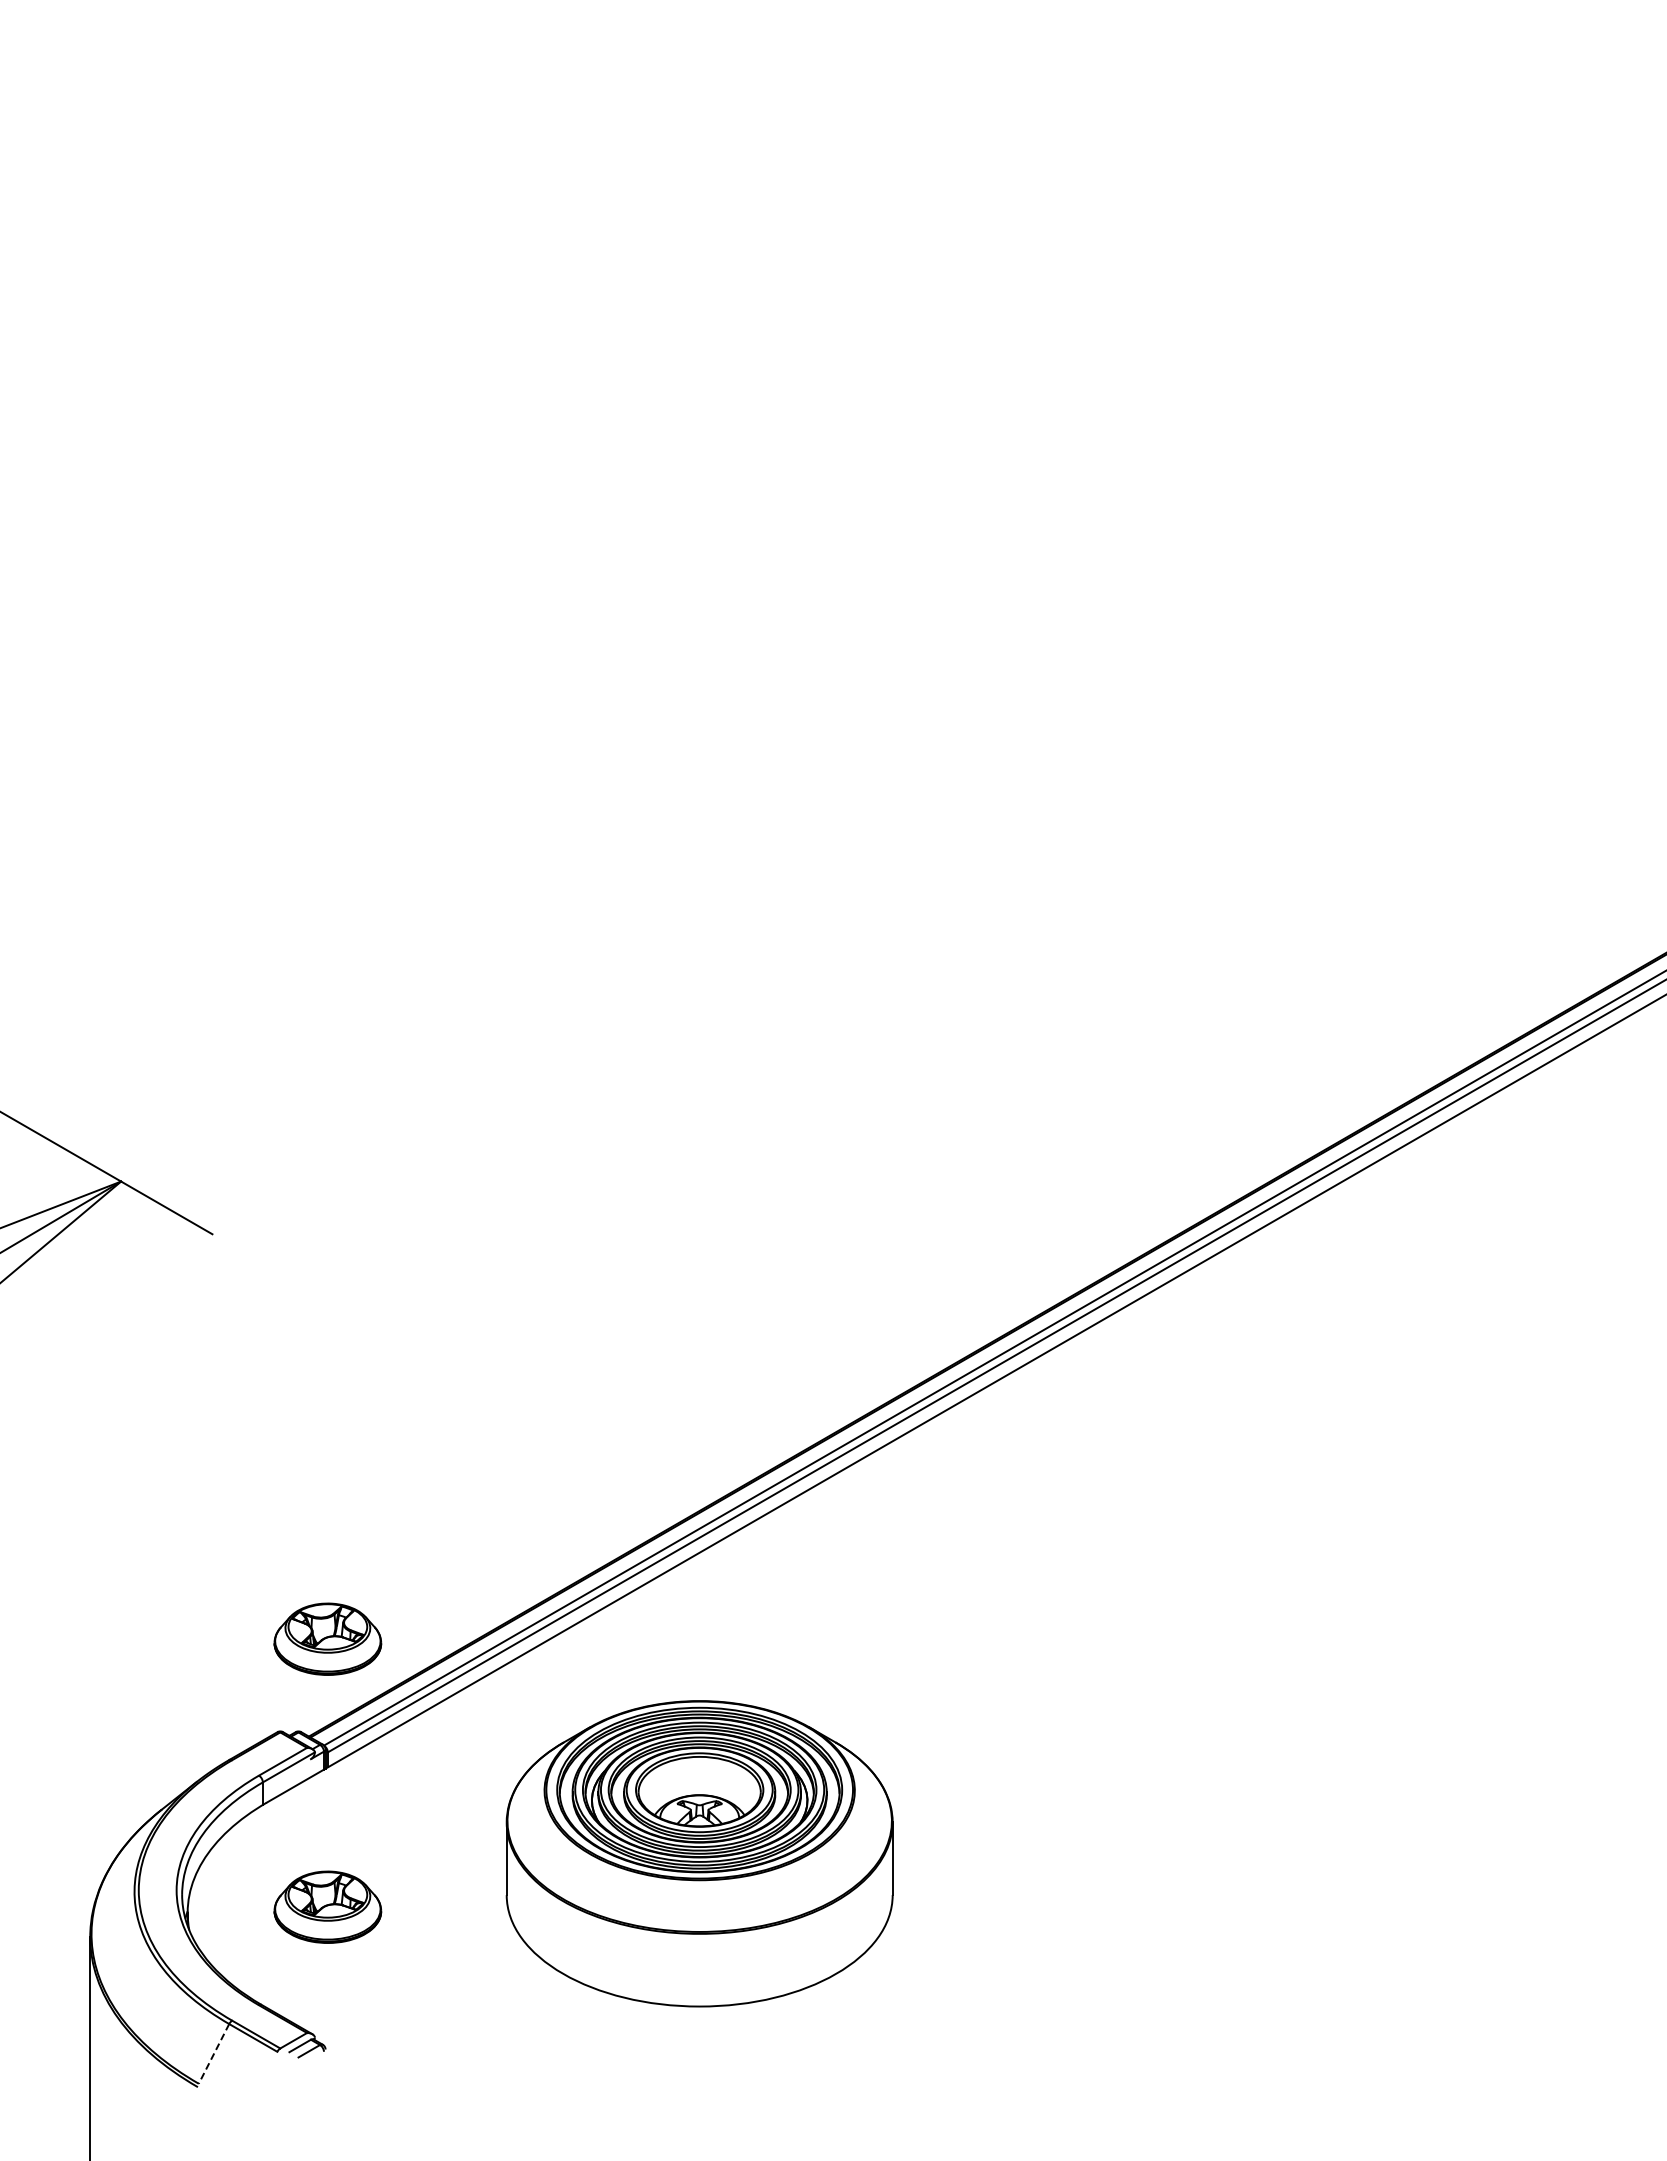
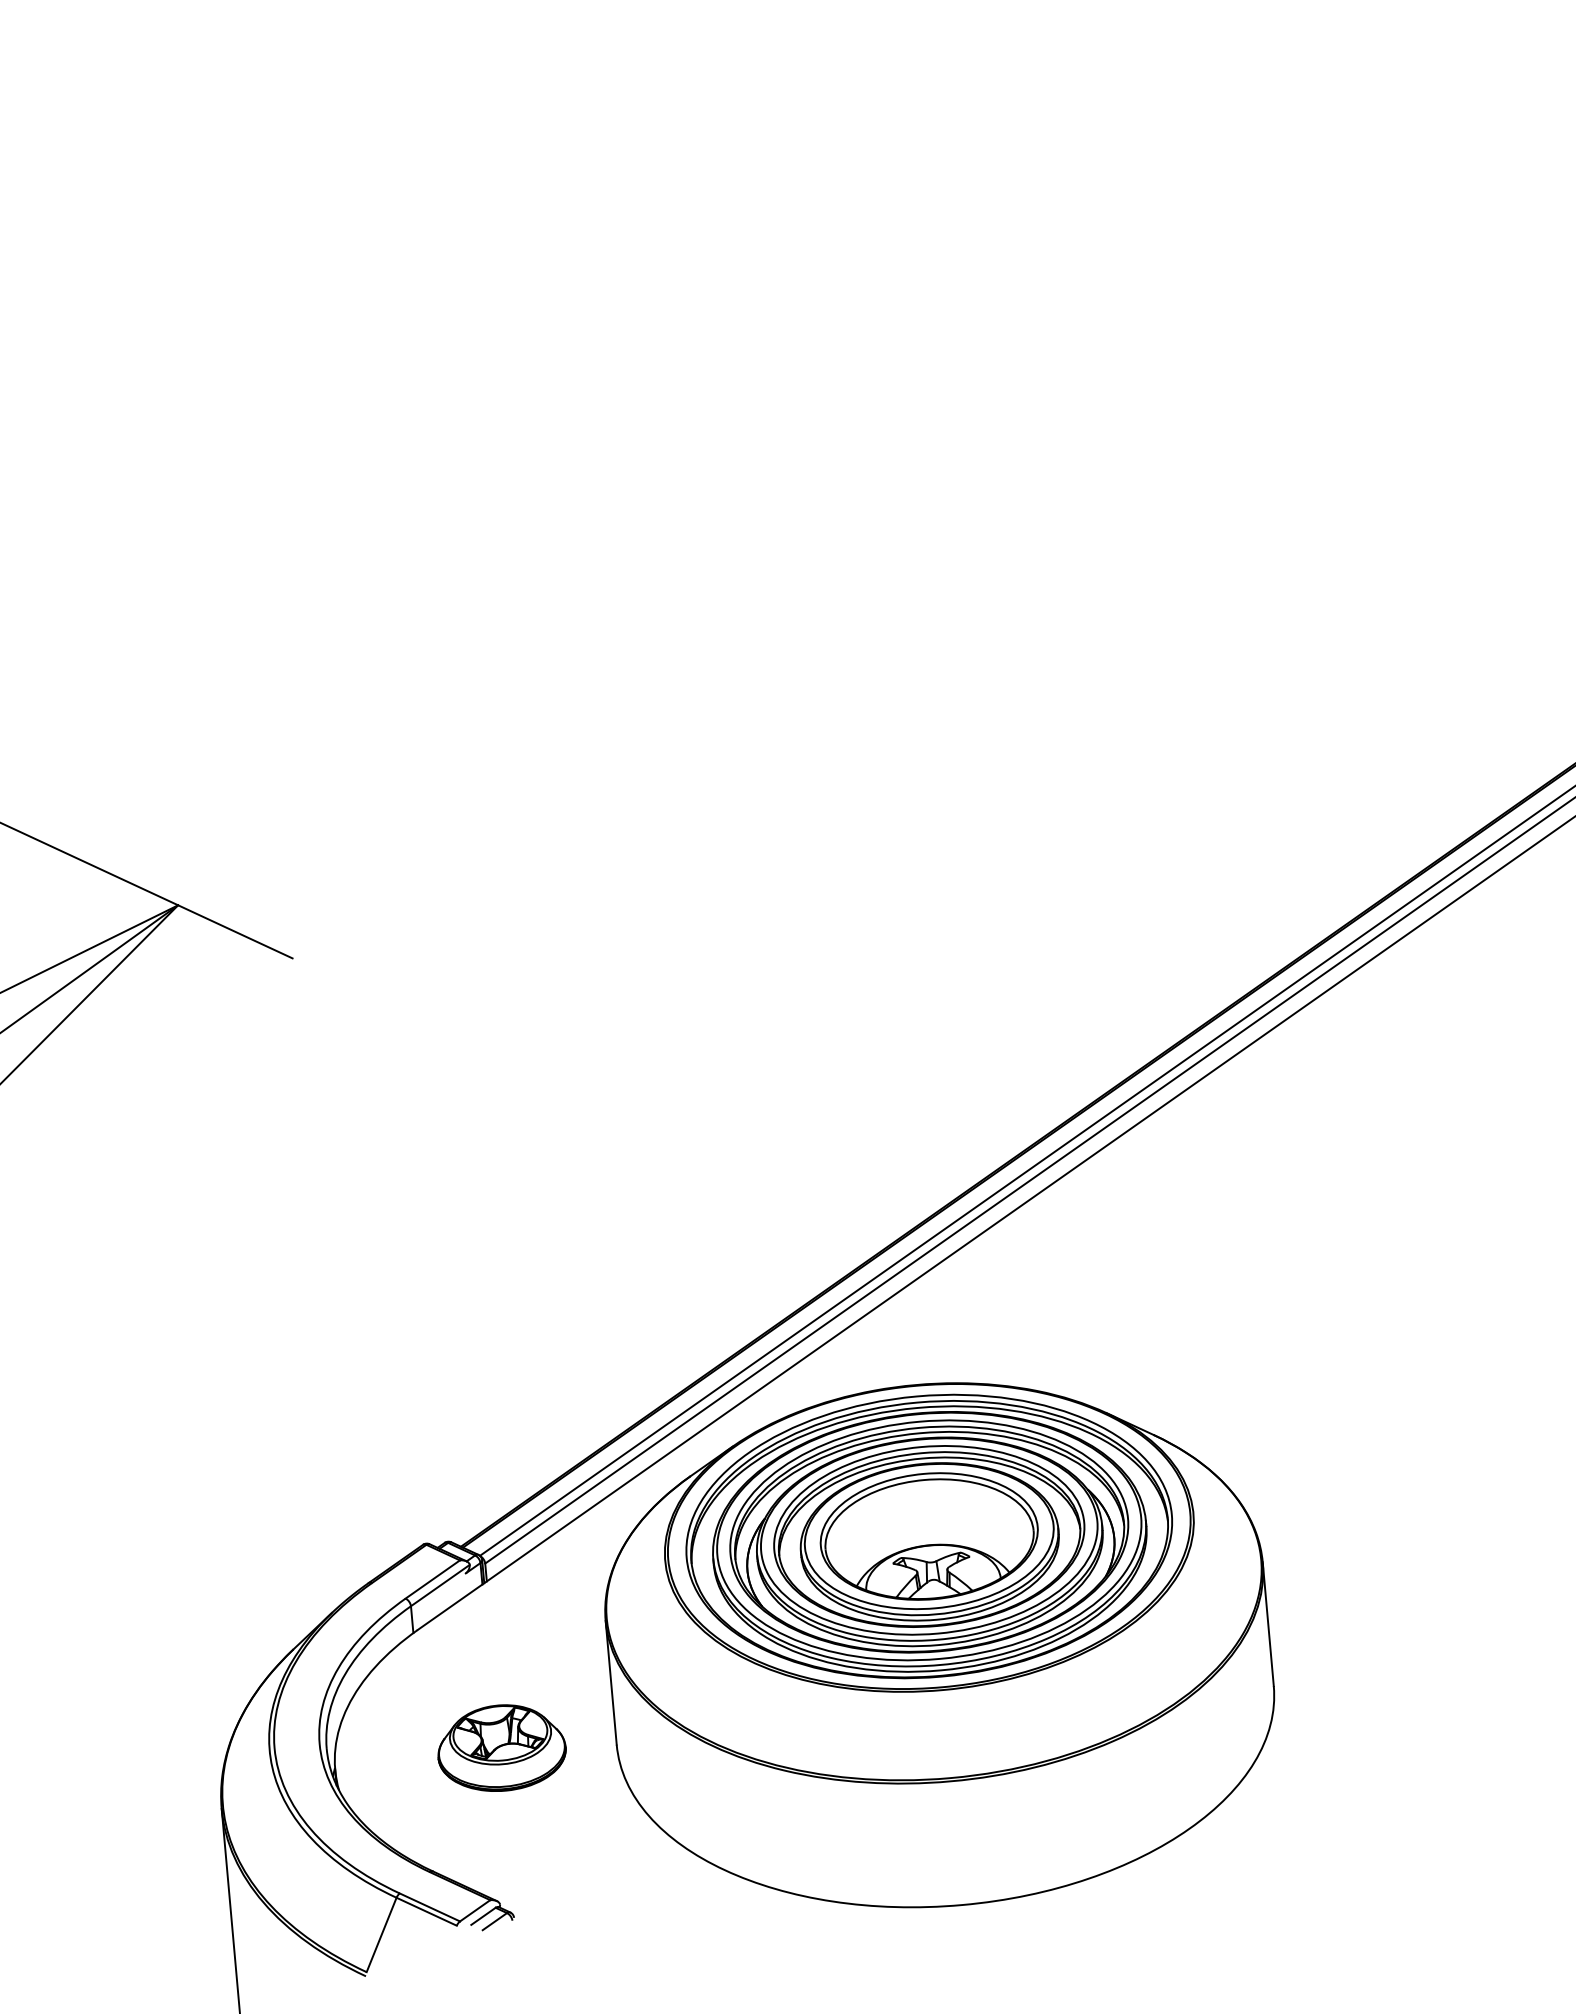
part: (327, 1638) -> (472, 1427), removed
part: (699, 1853) -> (938, 1644), size x1.43
line: (214, 2053) -> (382, 1934), dashed -> solid

